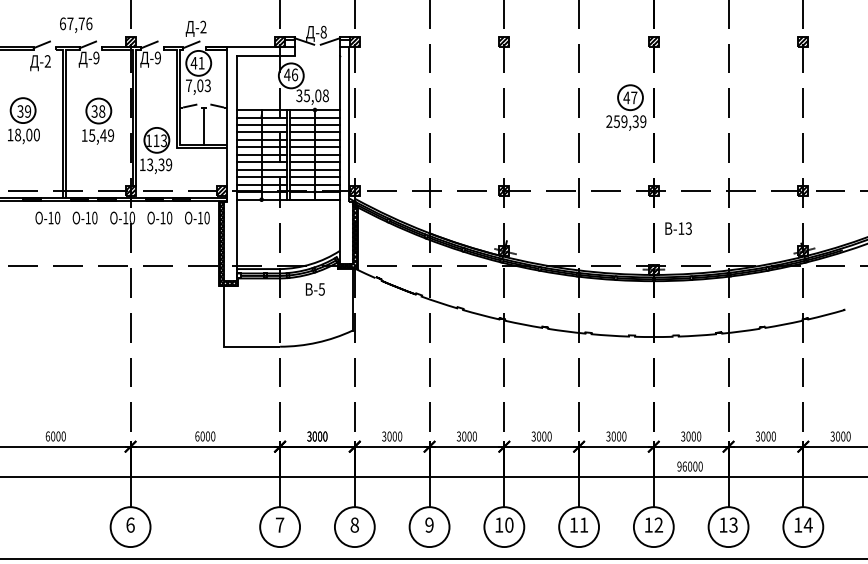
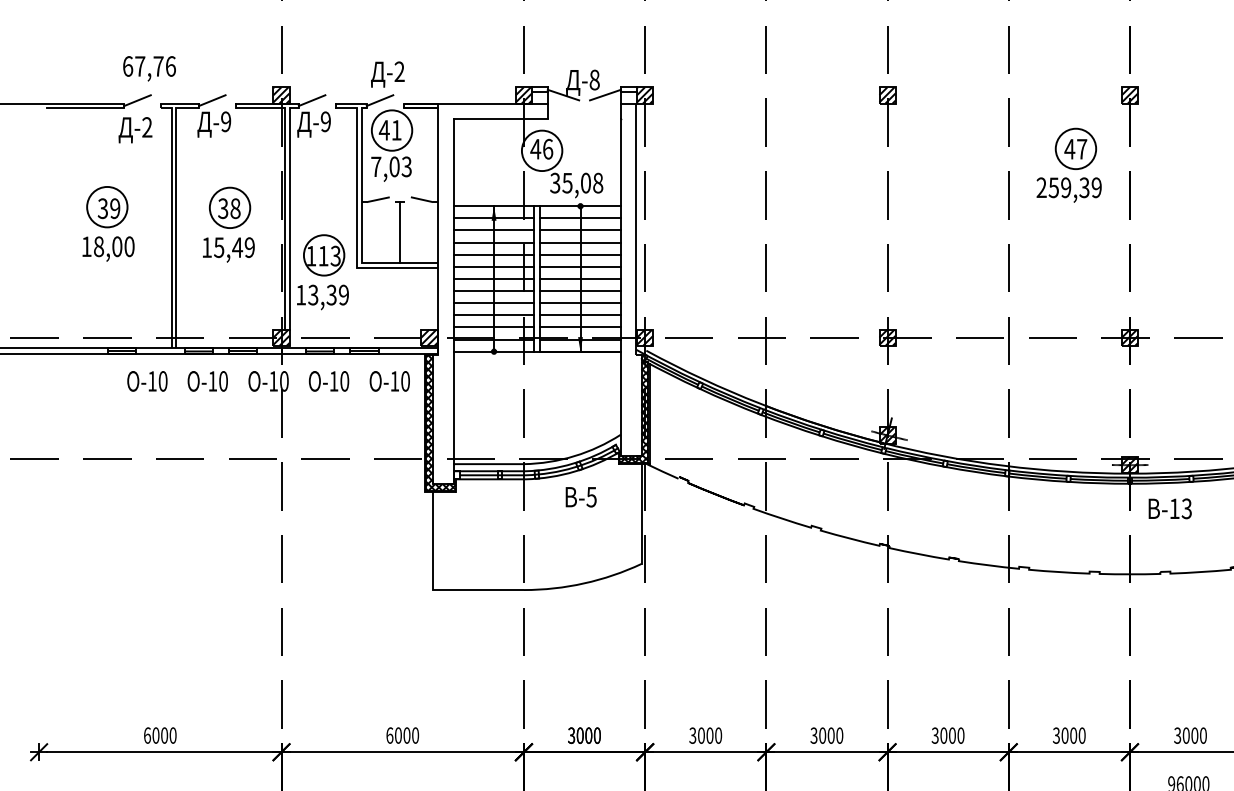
text: (76, 24) -> (150, 67), moved
part: (626, 107) -> (1069, 164), moved
text: (678, 228) -> (1170, 508), moved

